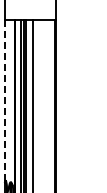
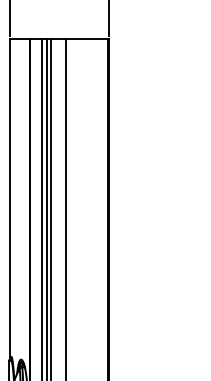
line: (5, 99) -> (10, 196), dashed -> solid

